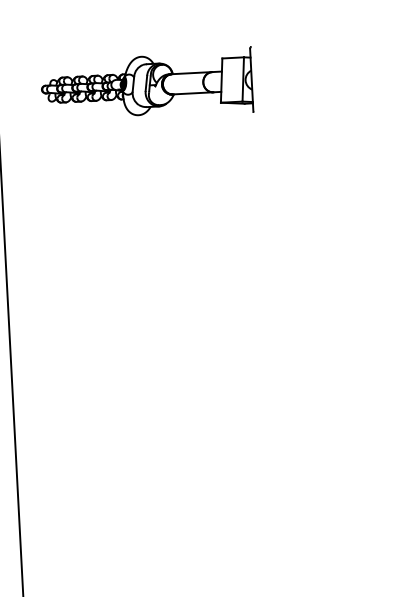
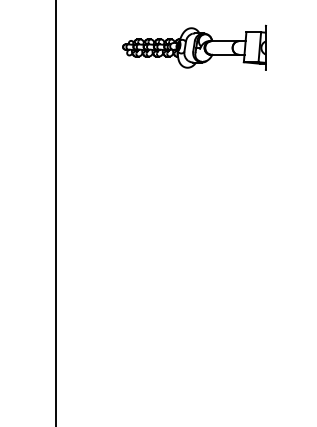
part: (147, 84) -> (194, 47), moved

